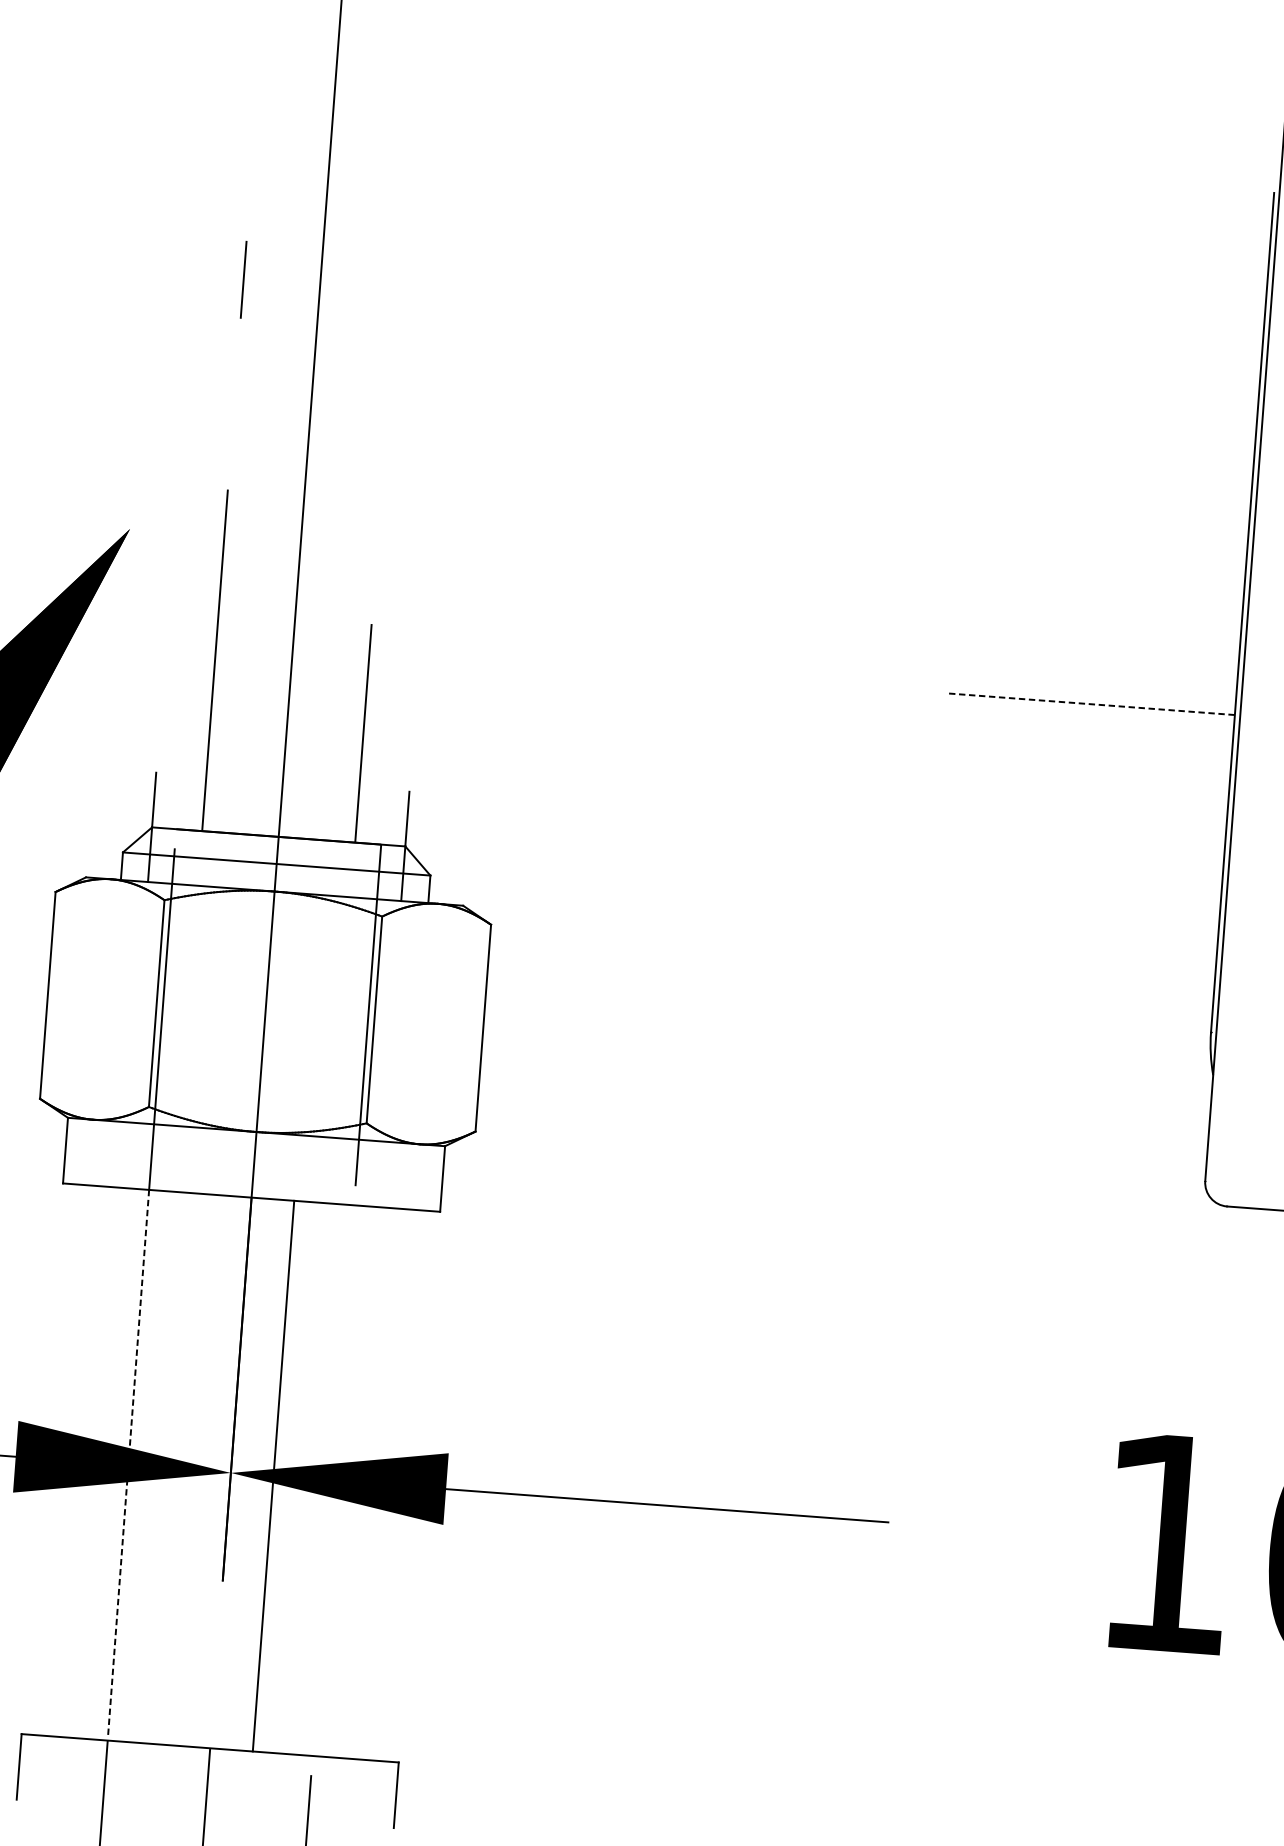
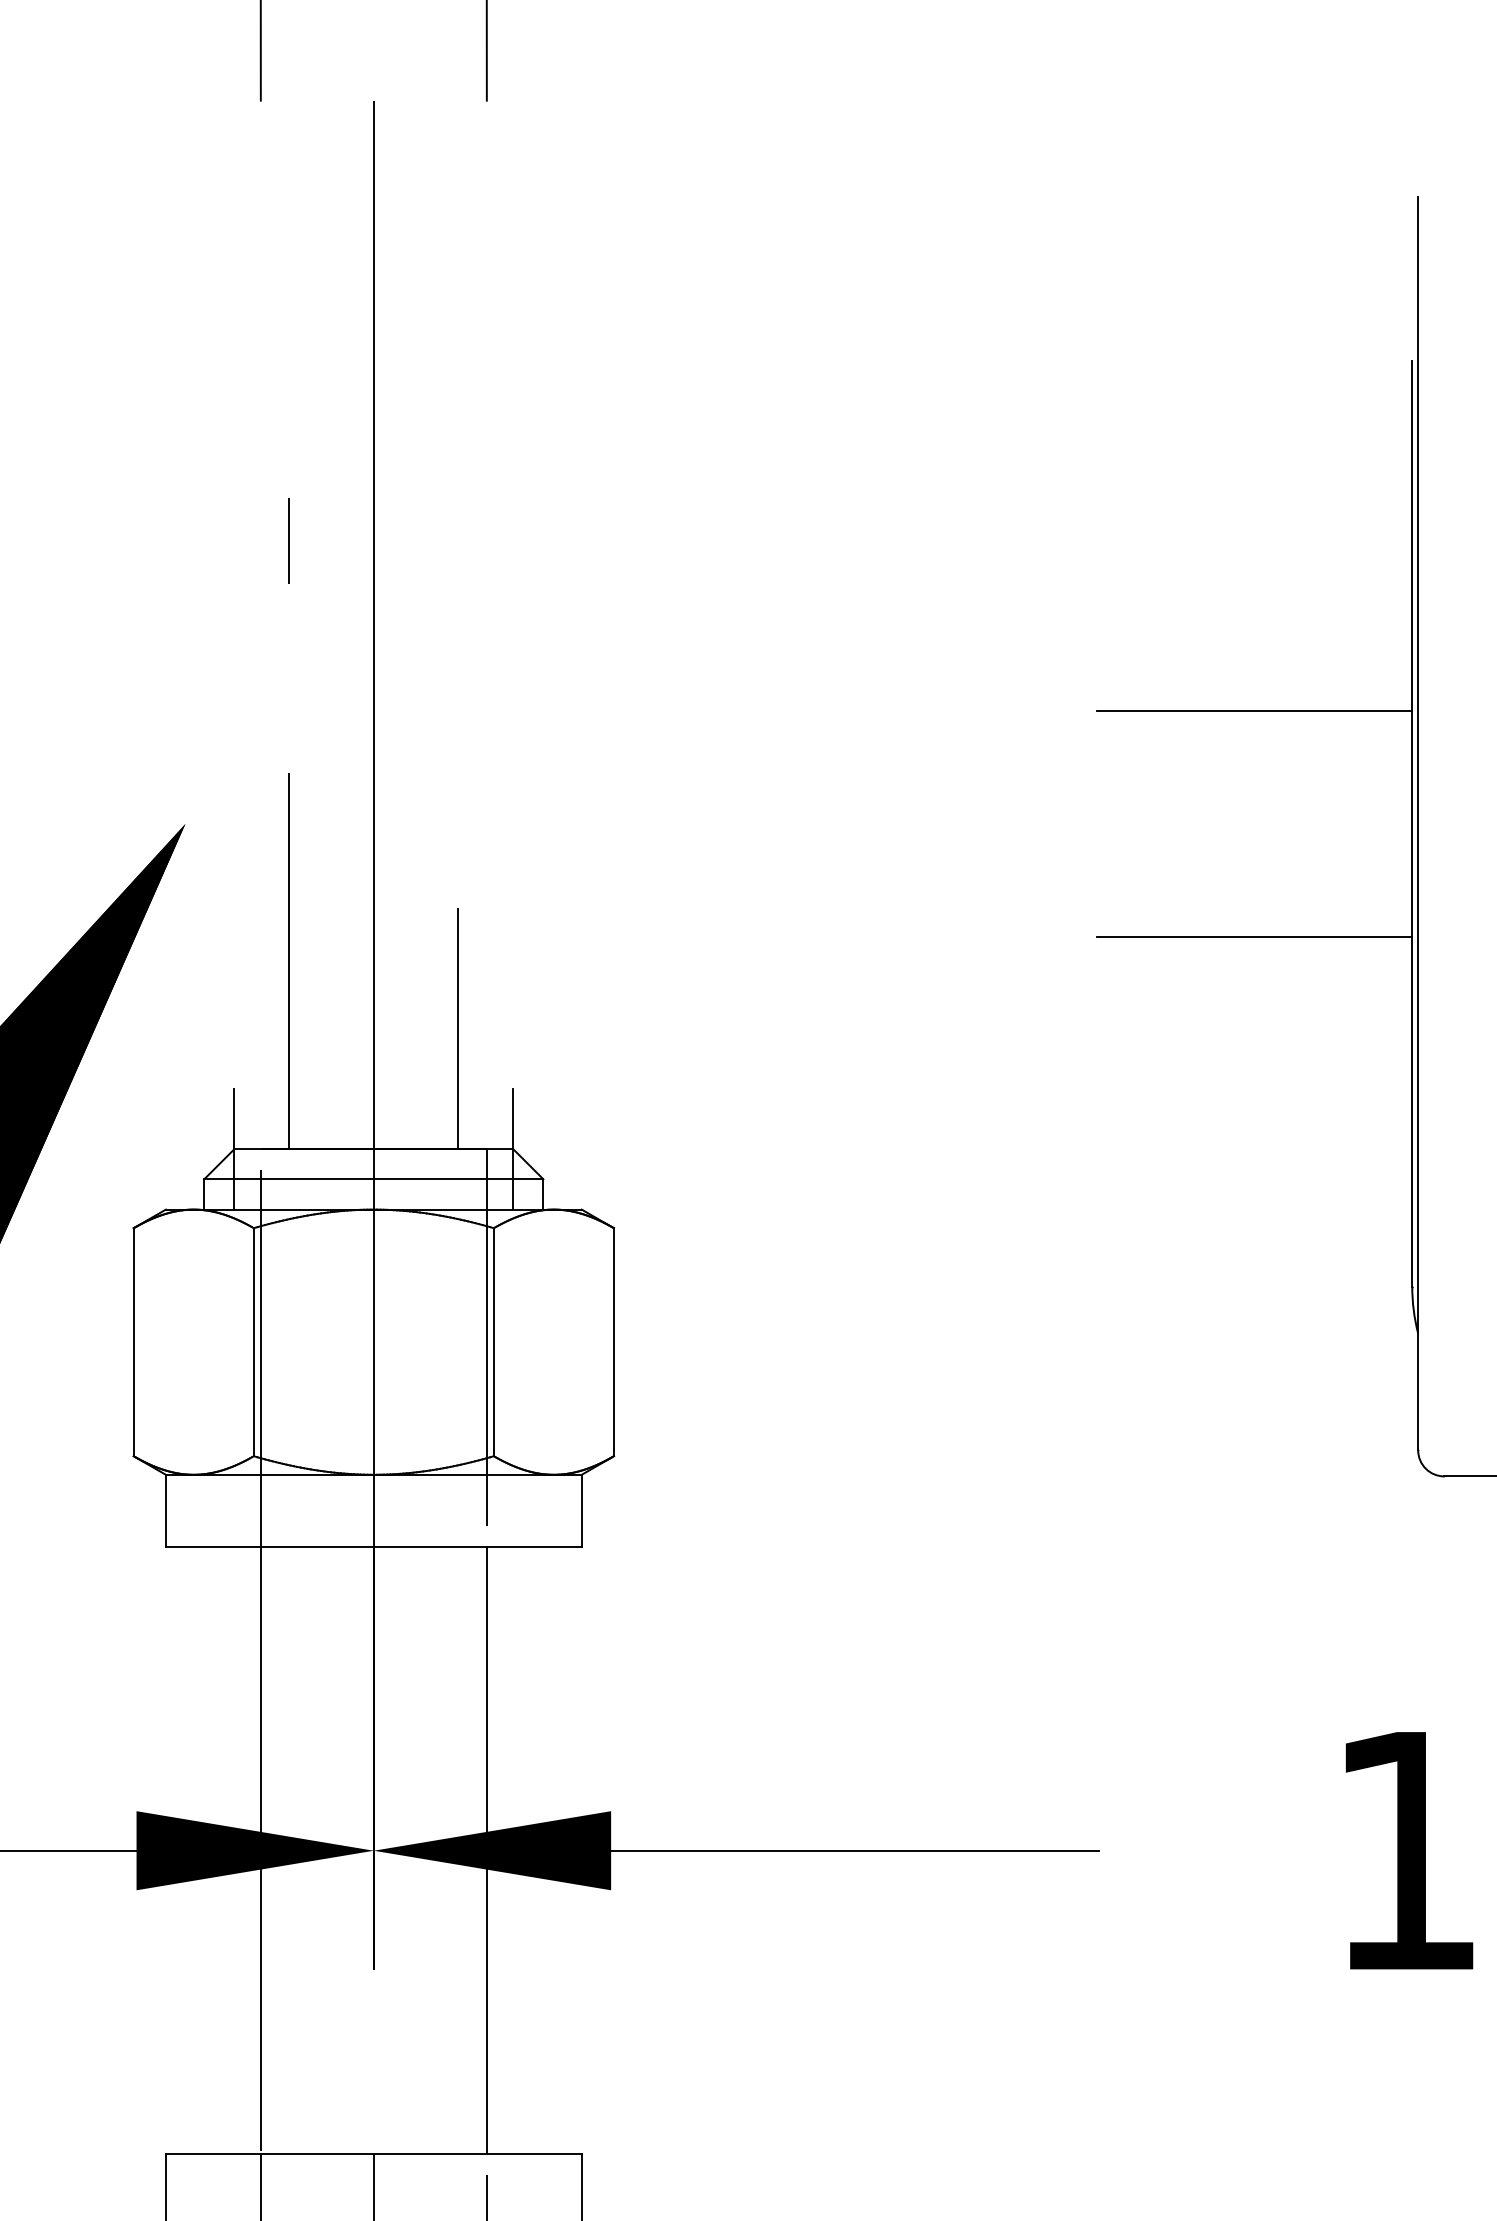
line: (1107, 498) -> (1254, 710), added
line: (1091, 703) -> (1254, 936), dashed -> solid
line: (128, 1463) -> (260, 1848), dashed -> solid
line: (273, 1475) -> (486, 1850), moved

